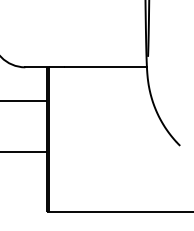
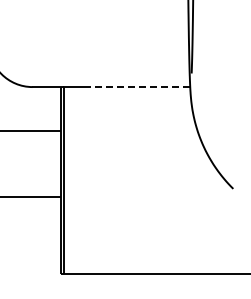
line: (106, 67) -> (137, 87), solid -> dashed

